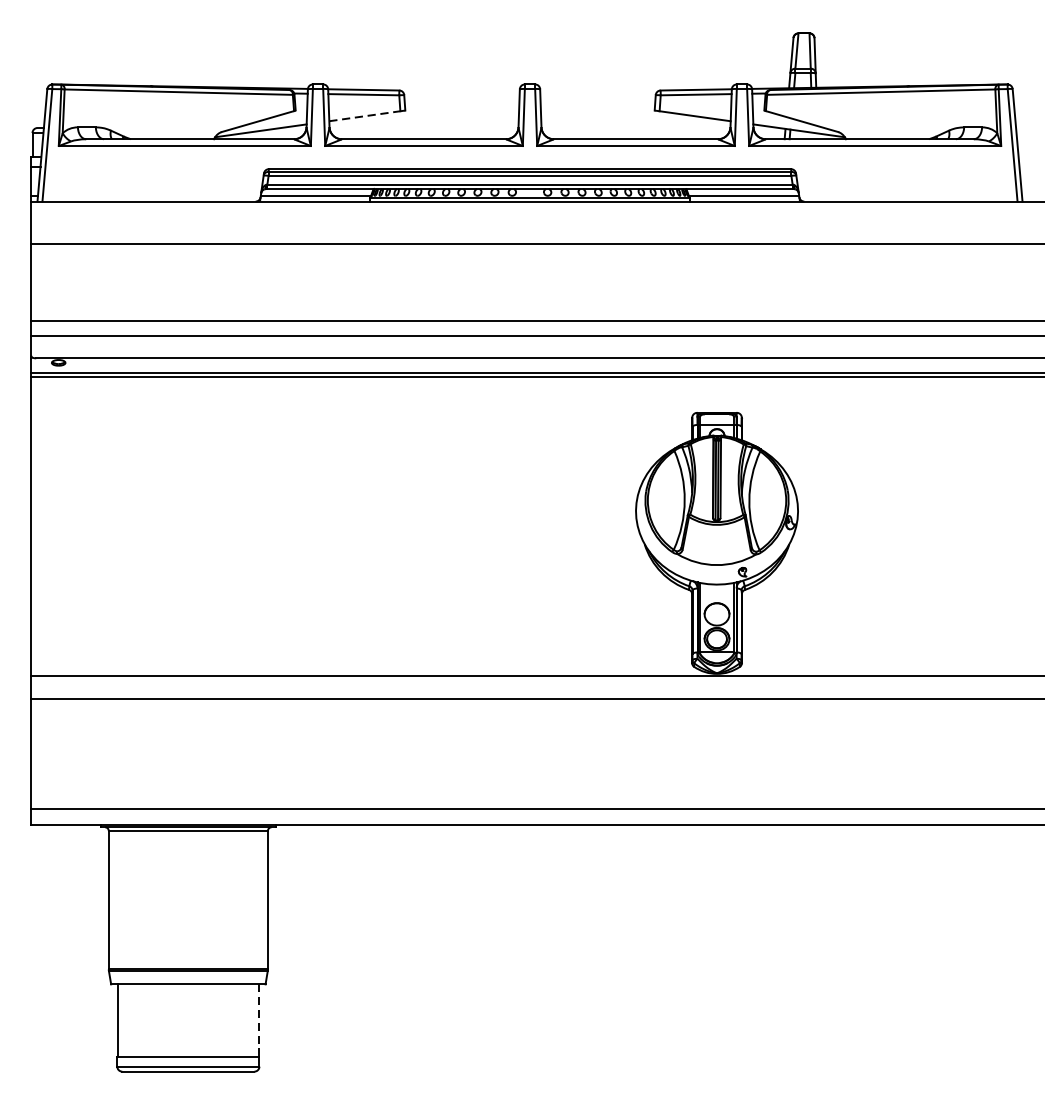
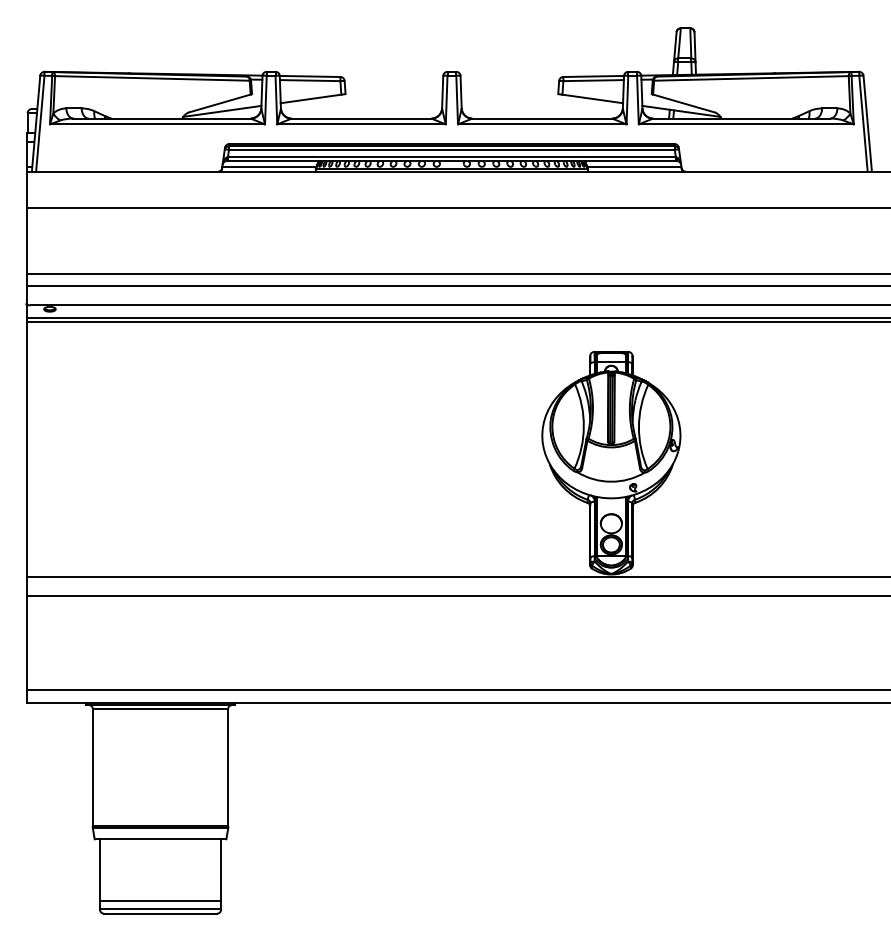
line: (365, 115) -> (311, 98), dashed -> solid
line: (258, 1020) -> (220, 870), dashed -> solid

